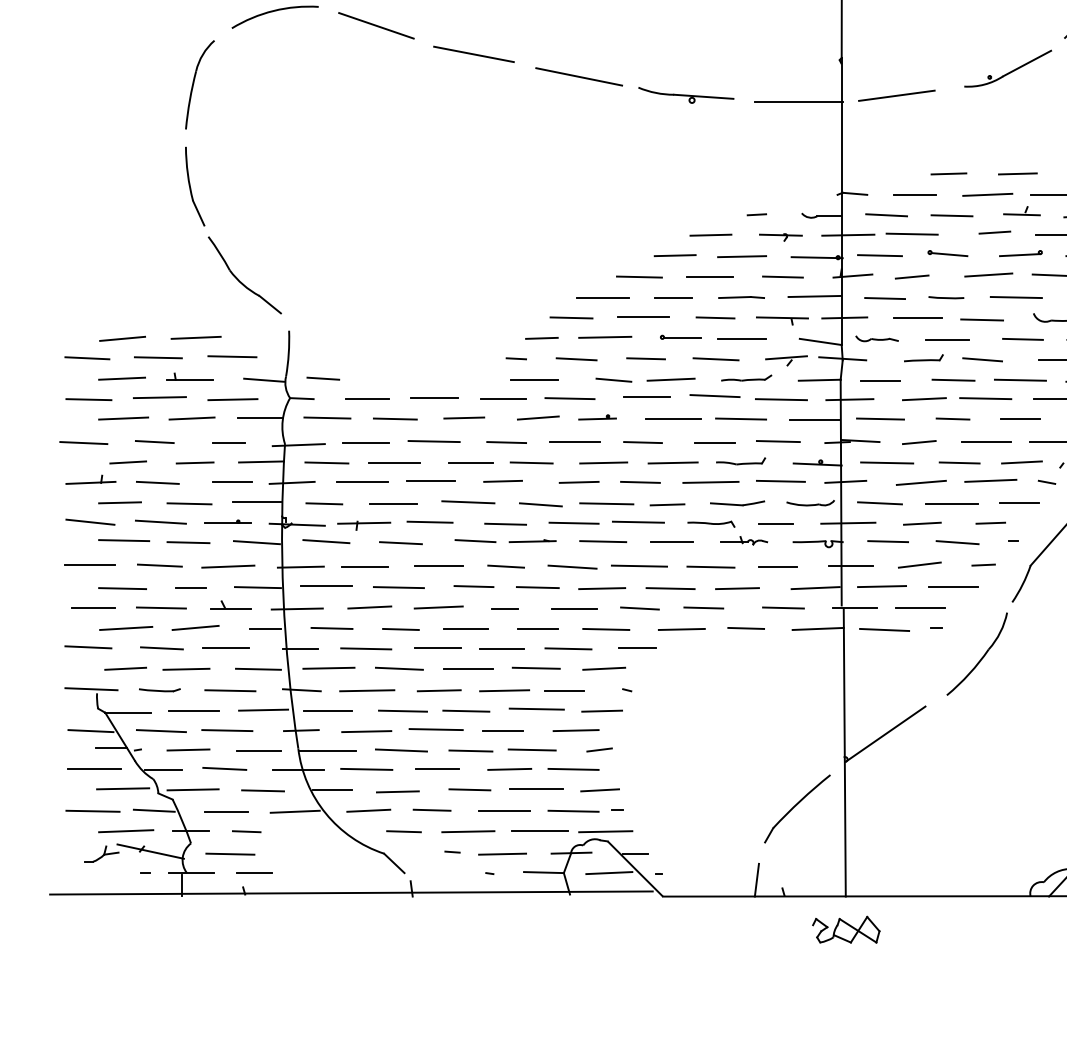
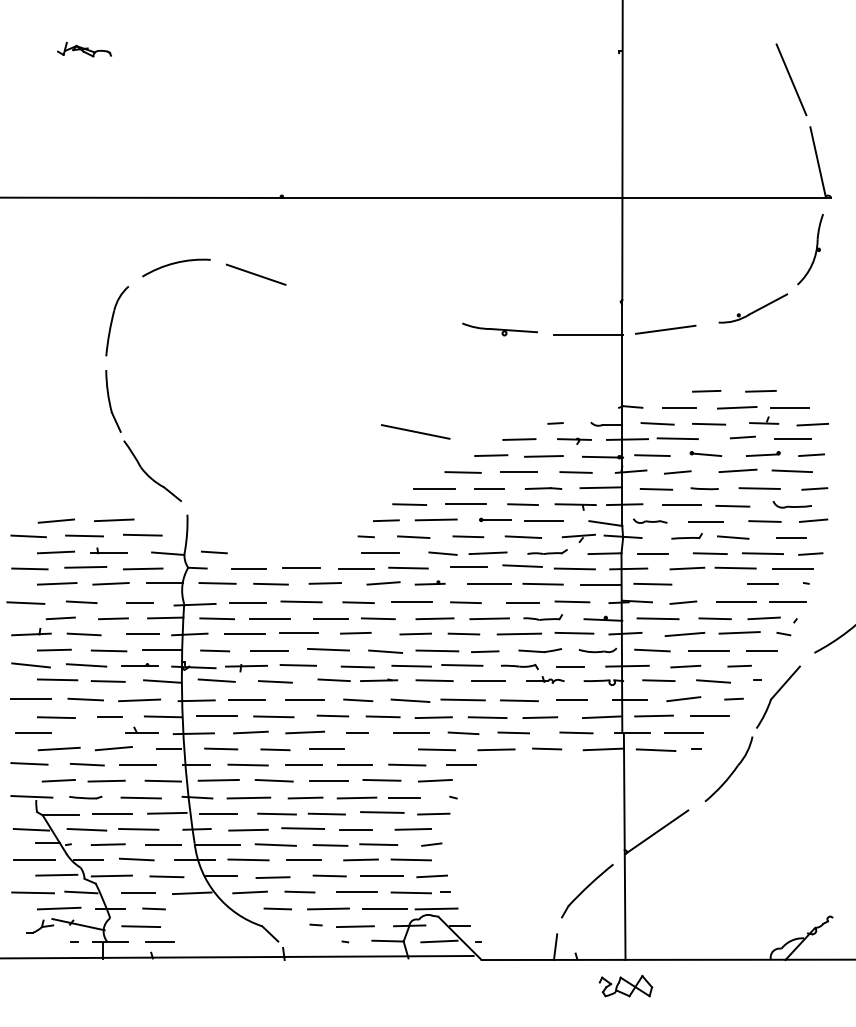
line: (473, 54) -> (332, 297), removed
line: (578, 76) -> (415, 431), moved
line: (952, 418) -> (709, 583), removed
line: (160, 607) -> (86, 732), removed
line: (536, 629) -> (382, 749), removed

